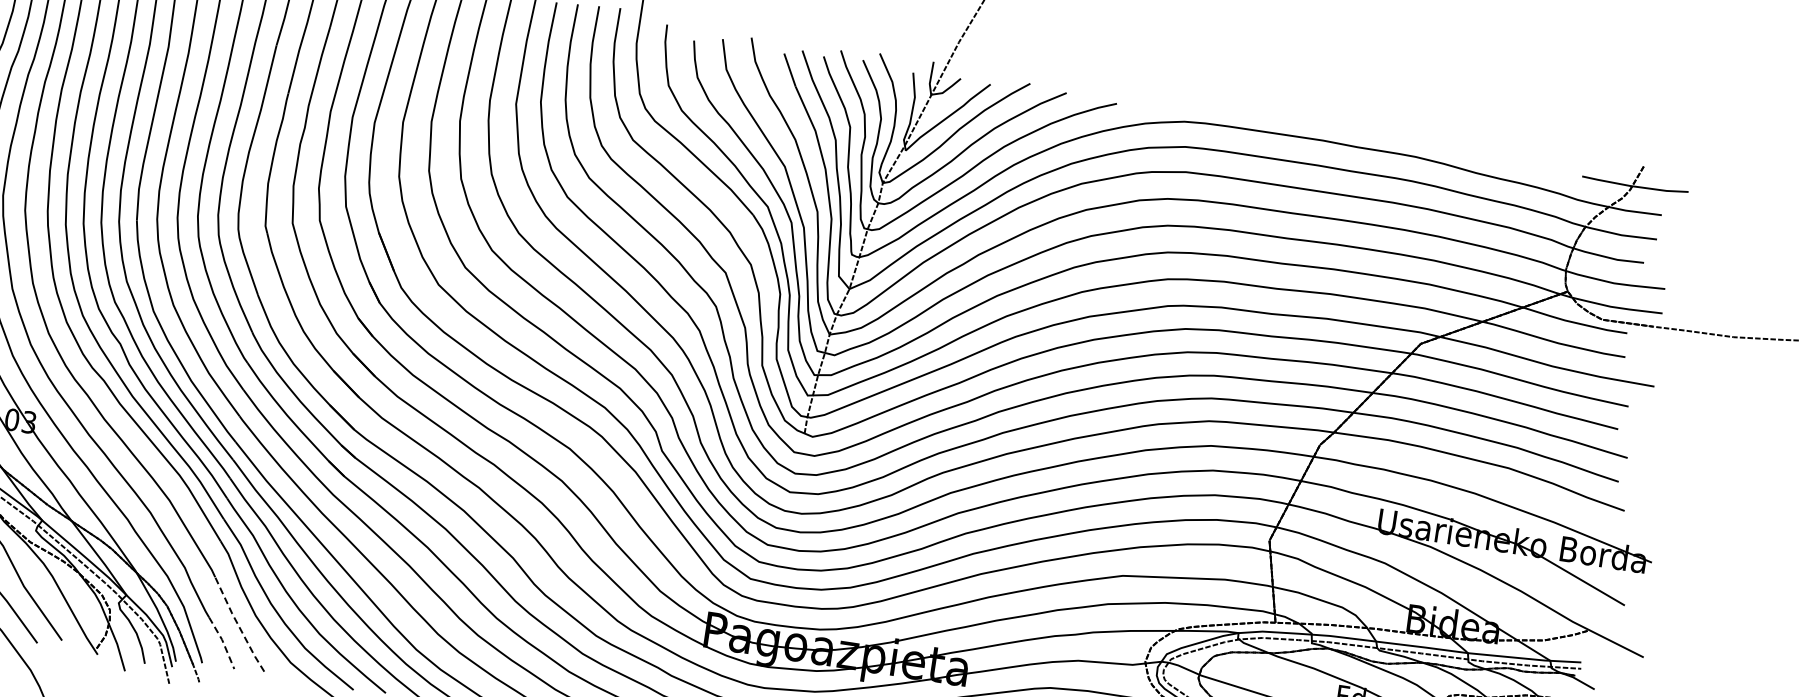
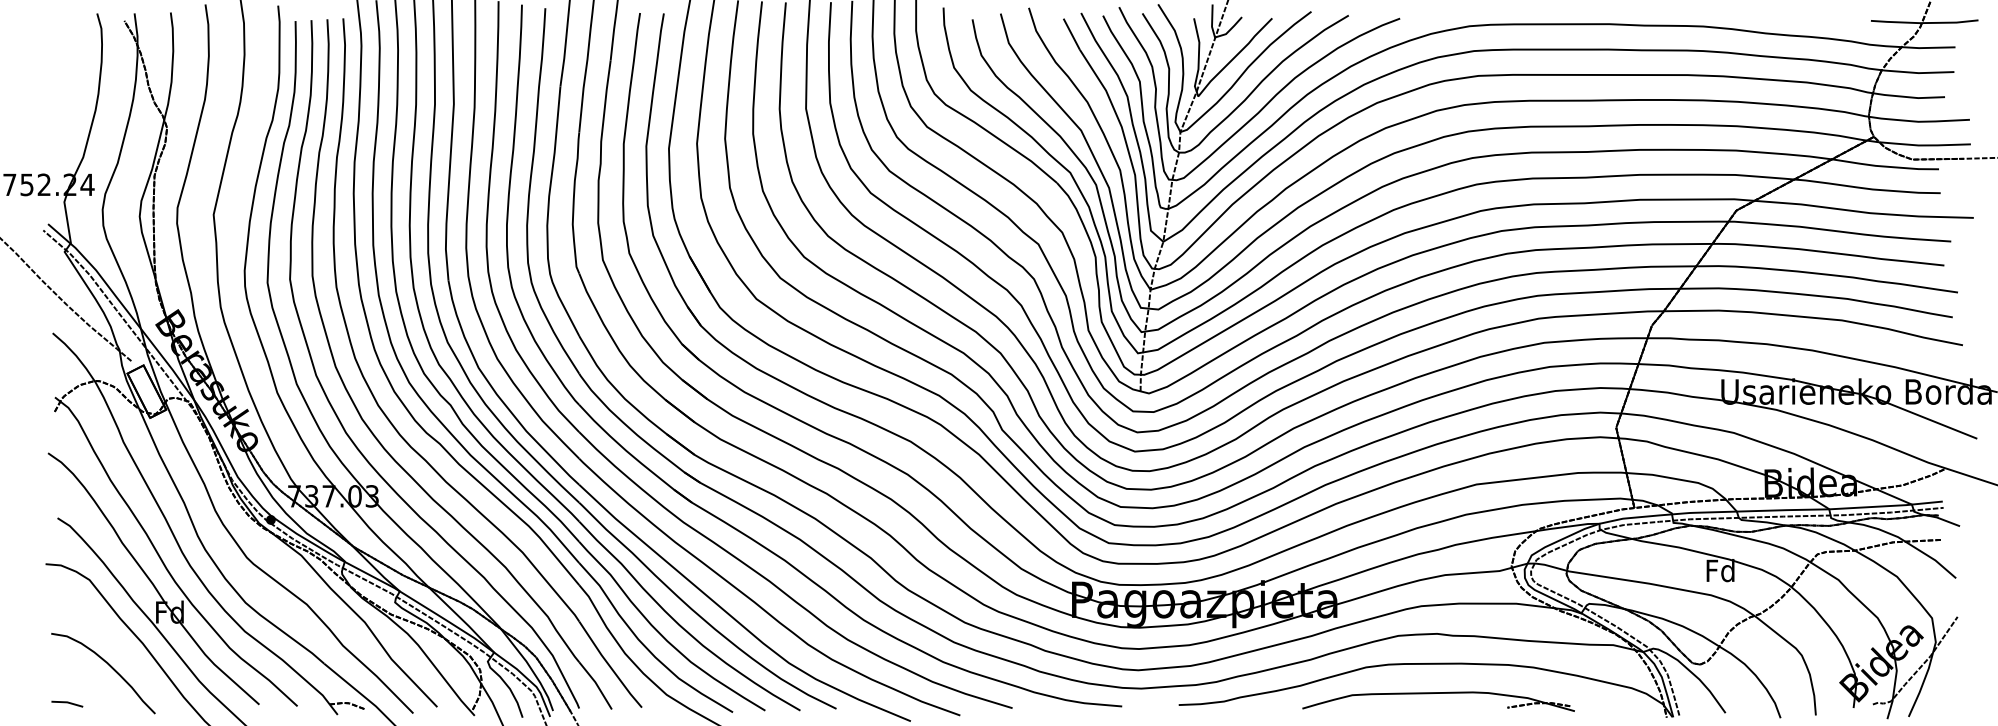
line: (238, 625) -> (609, 665), dashed -> solid
line: (222, 642) -> (596, 684), dashed -> solid

